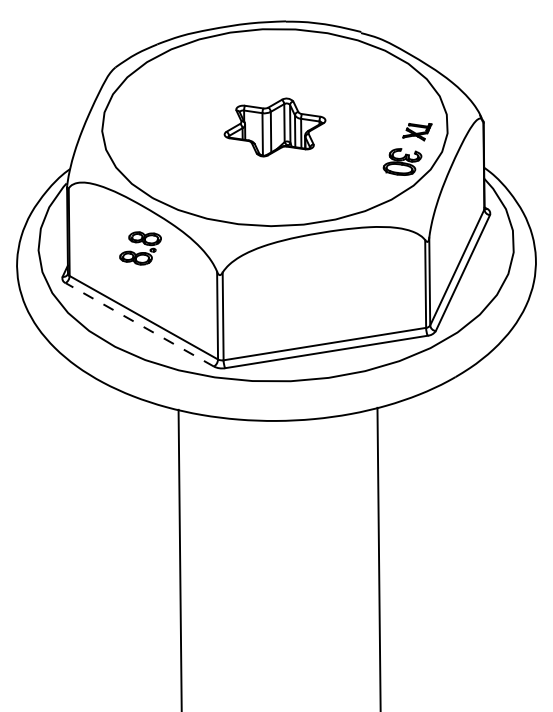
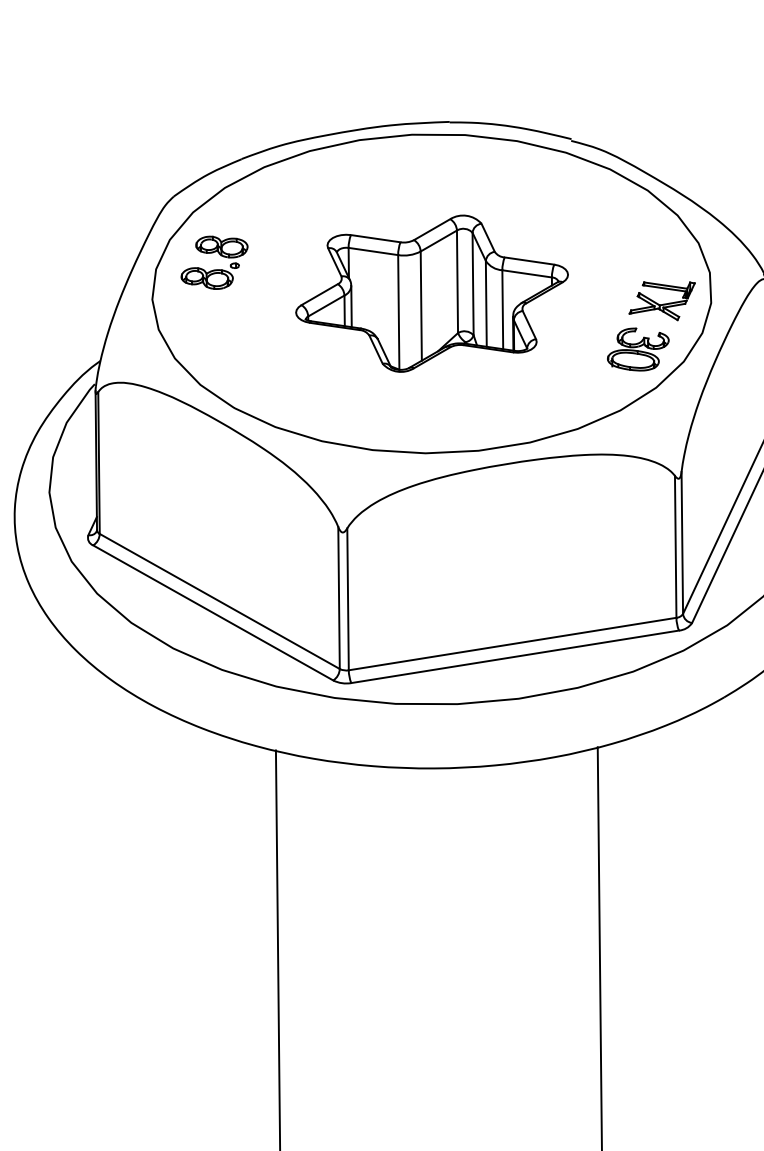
part: (274, 127) -> (431, 293), size x1.67
part: (417, 131) -> (662, 300), size x1.43
part: (140, 248) -> (214, 262), moved
line: (139, 324) -> (212, 612), dashed -> solid

